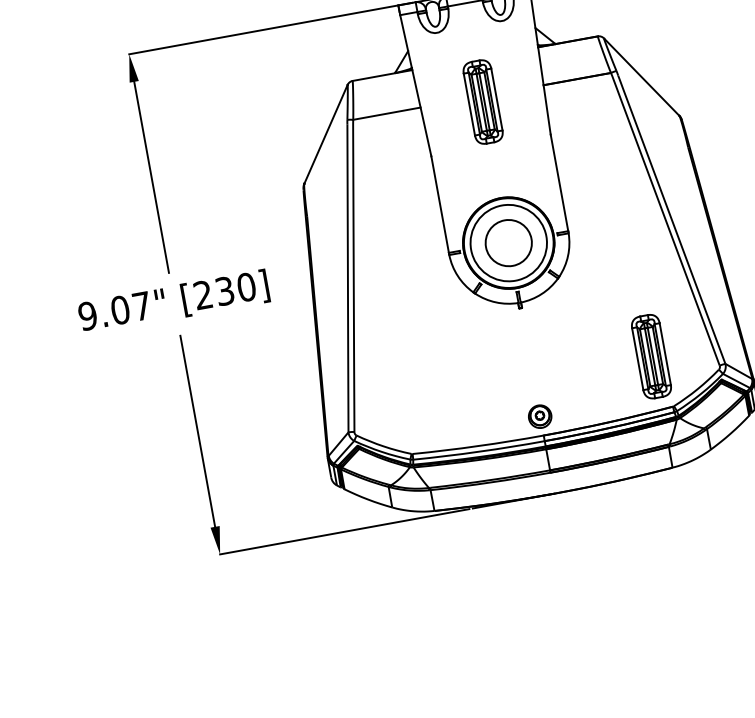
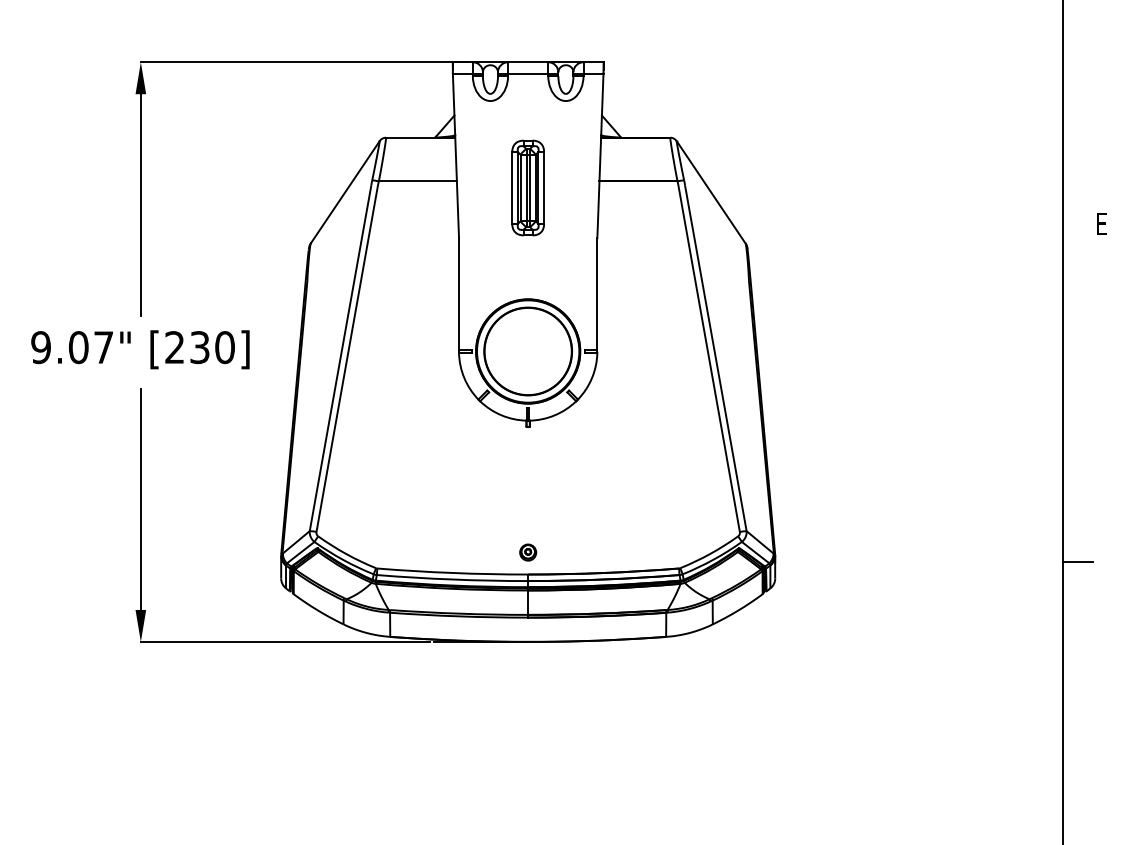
circle: (509, 243) -> (528, 351), size x1.67
part: (650, 356) -> (664, 507), removed
part: (540, 416) -> (528, 552), size x0.62

